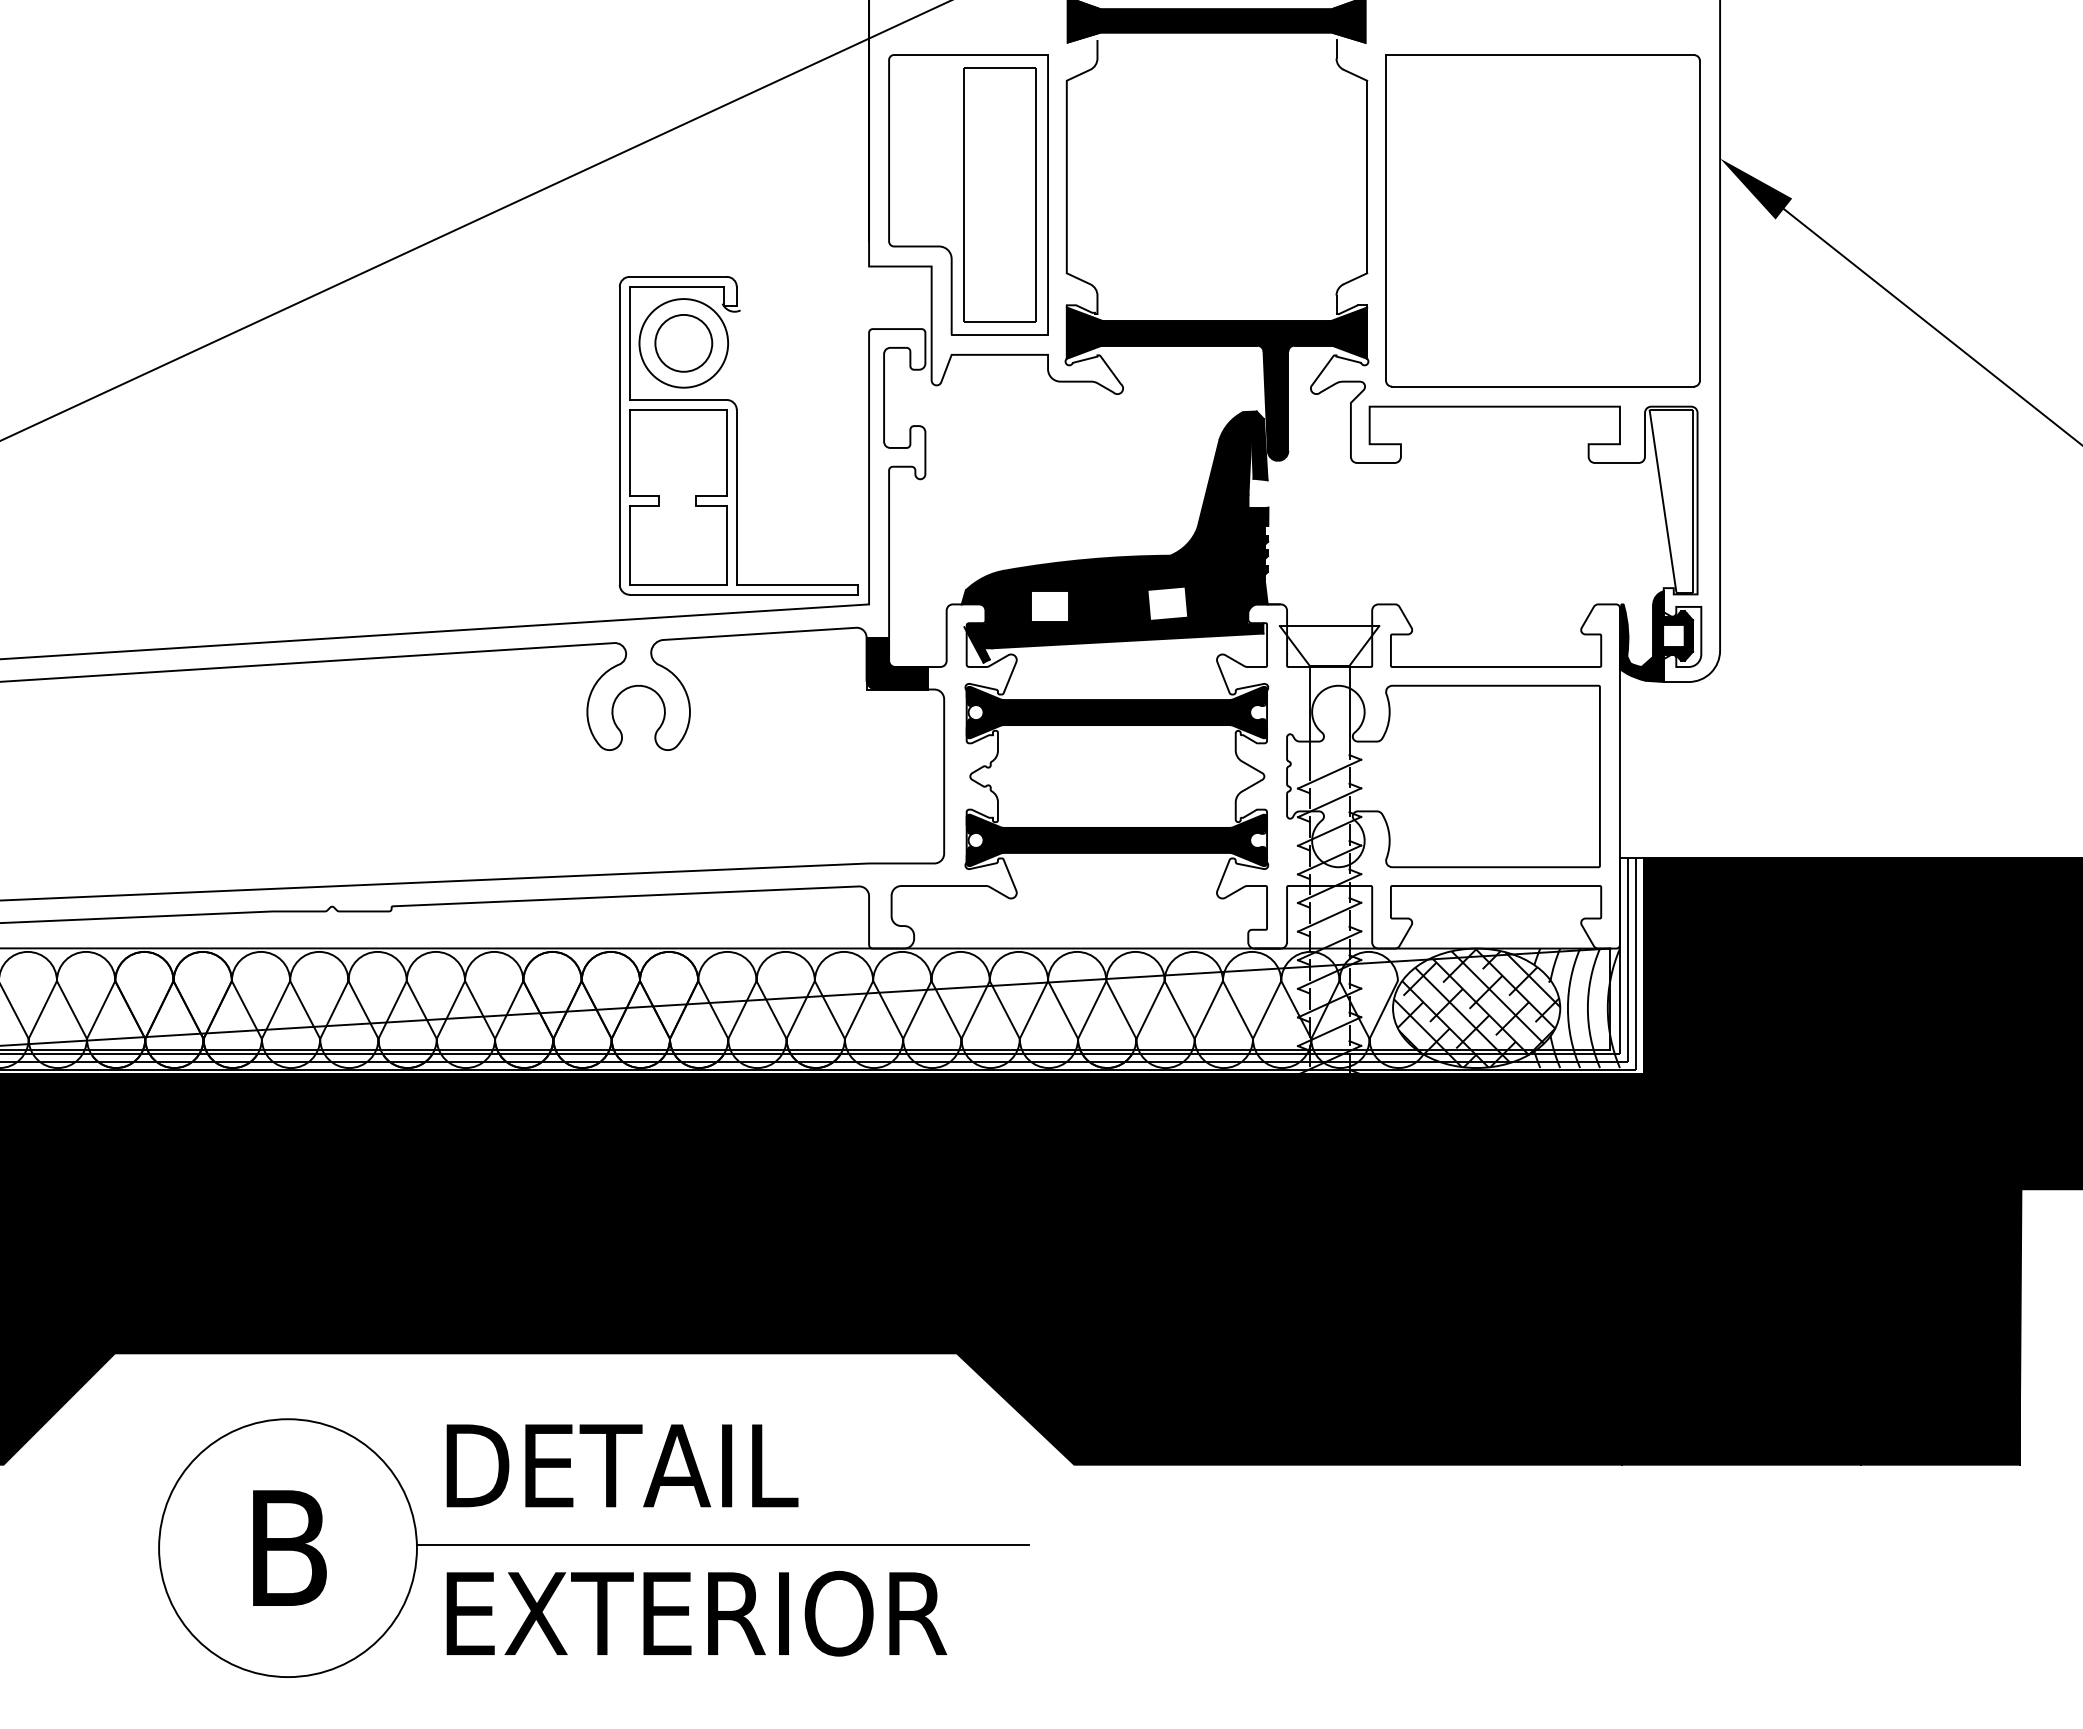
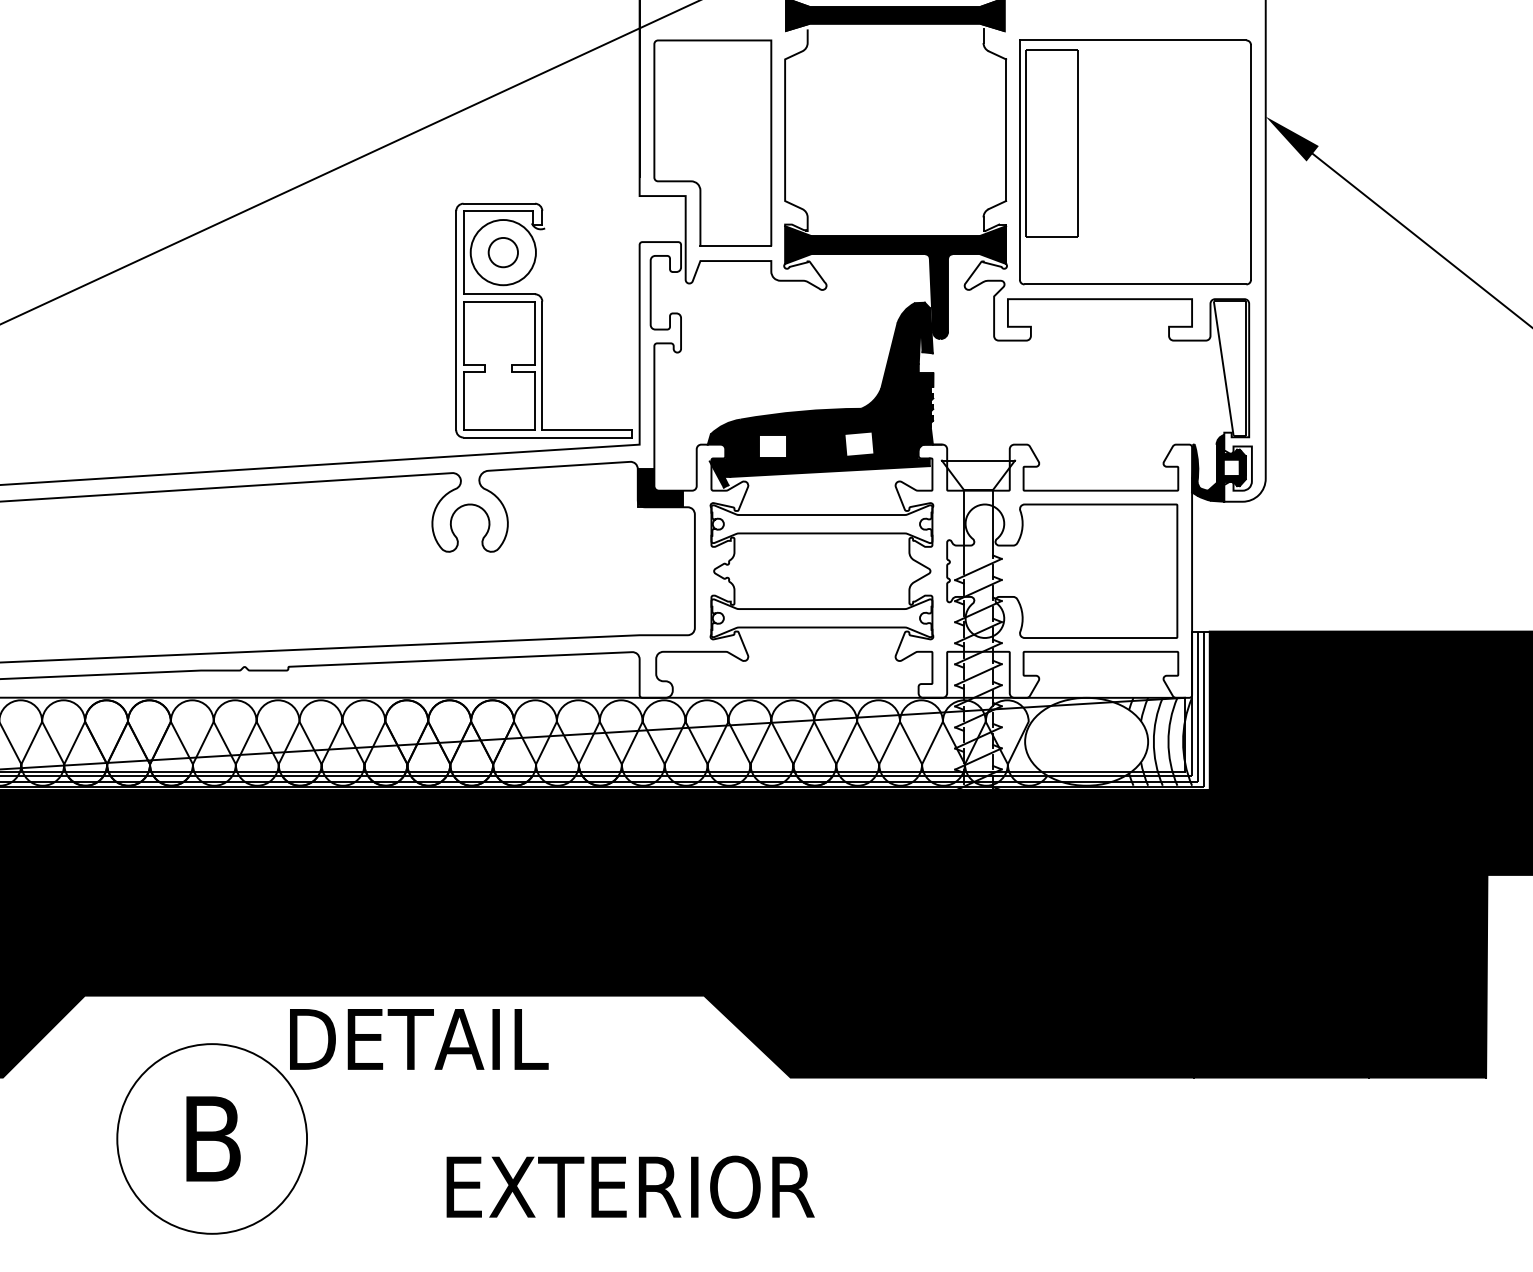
part: (999, 194) -> (1051, 143), moved
circle: (683, 342) -> (503, 251), size x0.7
fill: (1116, 712) -> (821, 524), removed
fill: (1116, 840) -> (821, 618), removed
hatch: (1477, 1007) -> (1087, 741), removed
text: (622, 1465) -> (419, 1039), moved
line: (722, 1544) -> (531, 1136), removed
text: (696, 1613) -> (630, 1187), moved

